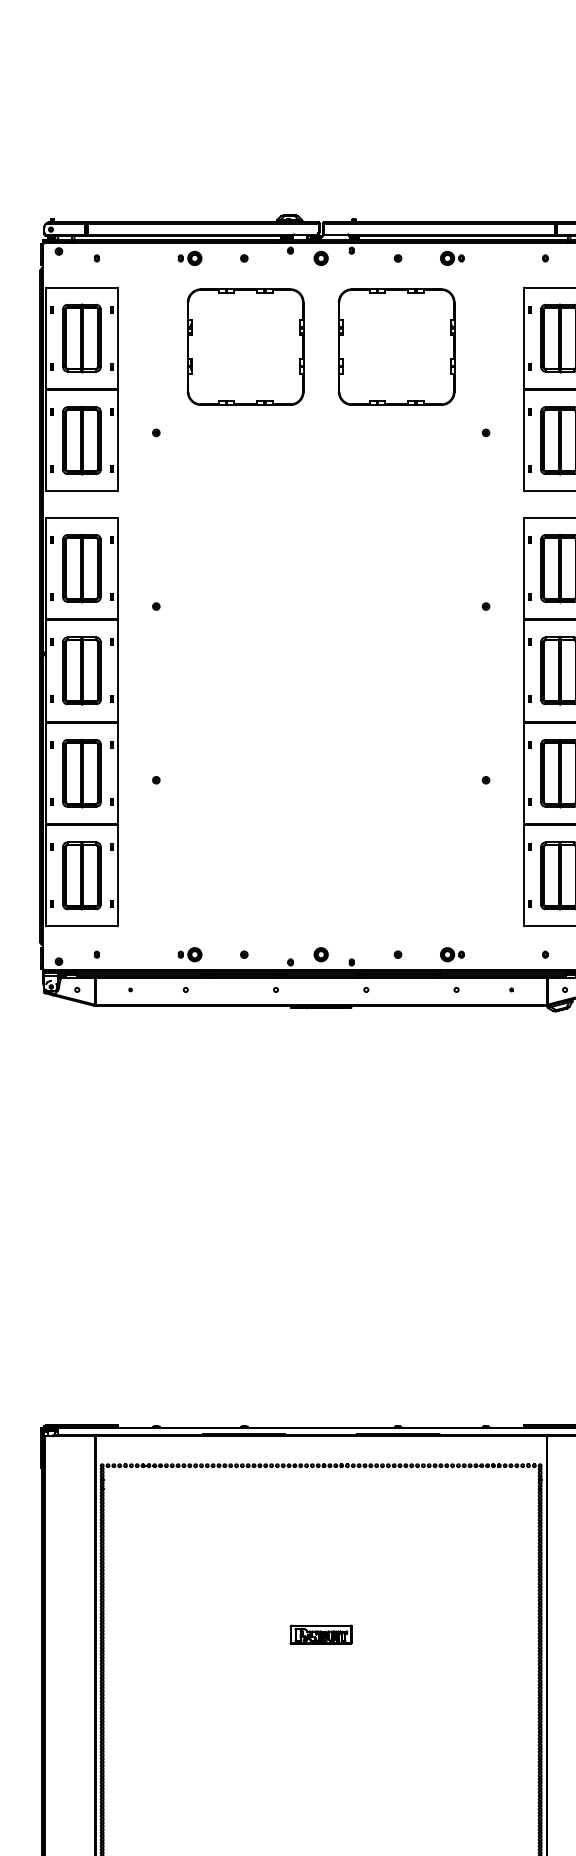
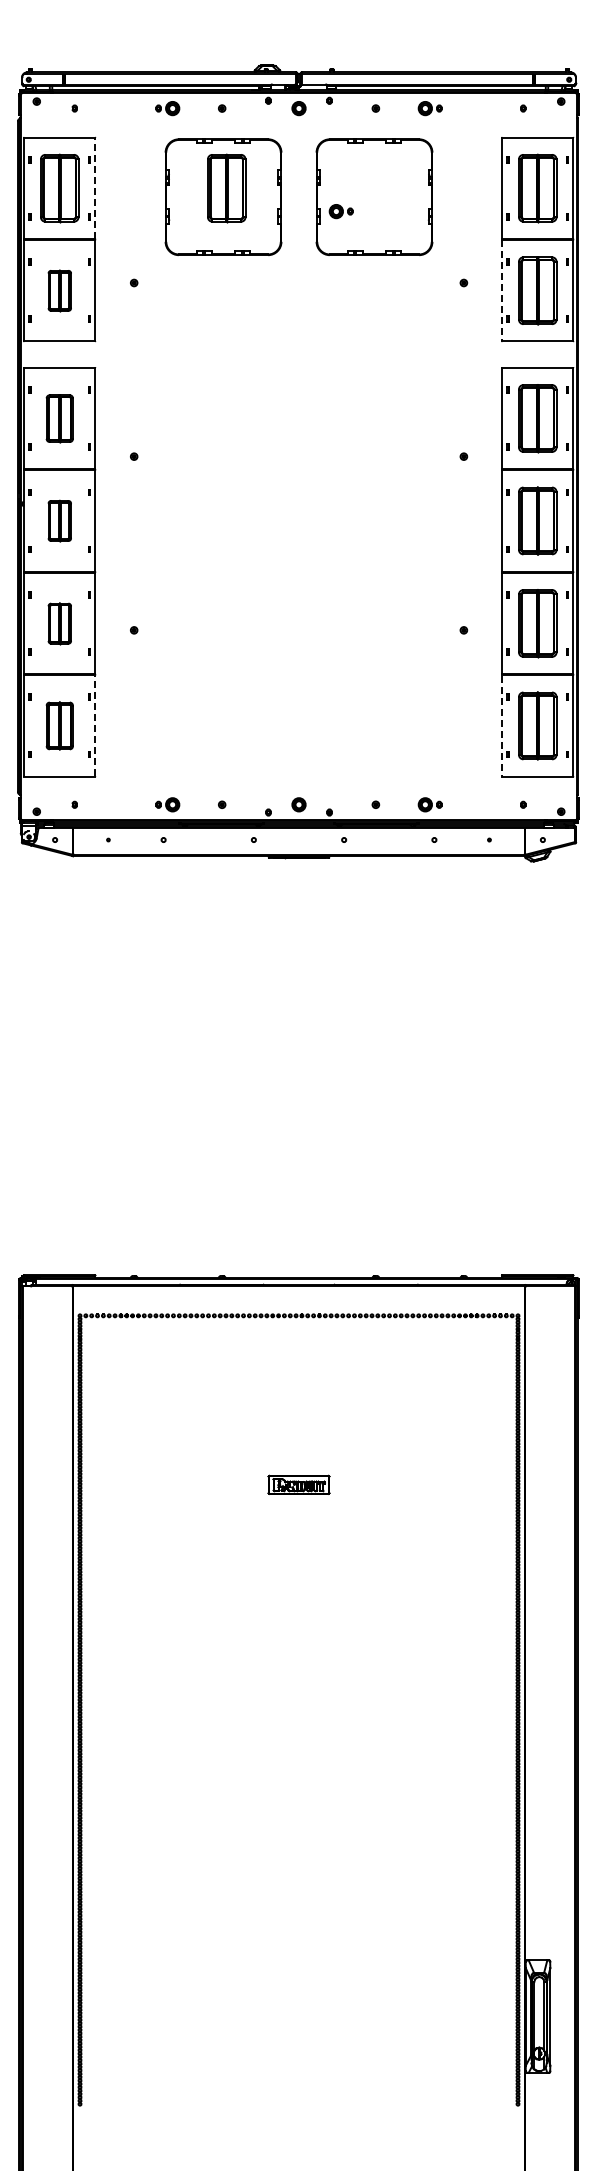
line: (117, 337) -> (95, 187), solid -> dashed
part: (248, 338) -> (226, 188), added
part: (362, 361) -> (340, 211), added
part: (81, 440) -> (59, 290), size x0.6
line: (524, 441) -> (502, 291), solid -> dashed
part: (81, 568) -> (59, 418), size x0.7
part: (81, 670) -> (59, 520), size x0.6
part: (81, 773) -> (59, 623), size x0.6
part: (81, 875) -> (59, 725), size x0.7
line: (117, 875) -> (95, 725), solid -> dashed
line: (524, 876) -> (502, 726), solid -> dashed

